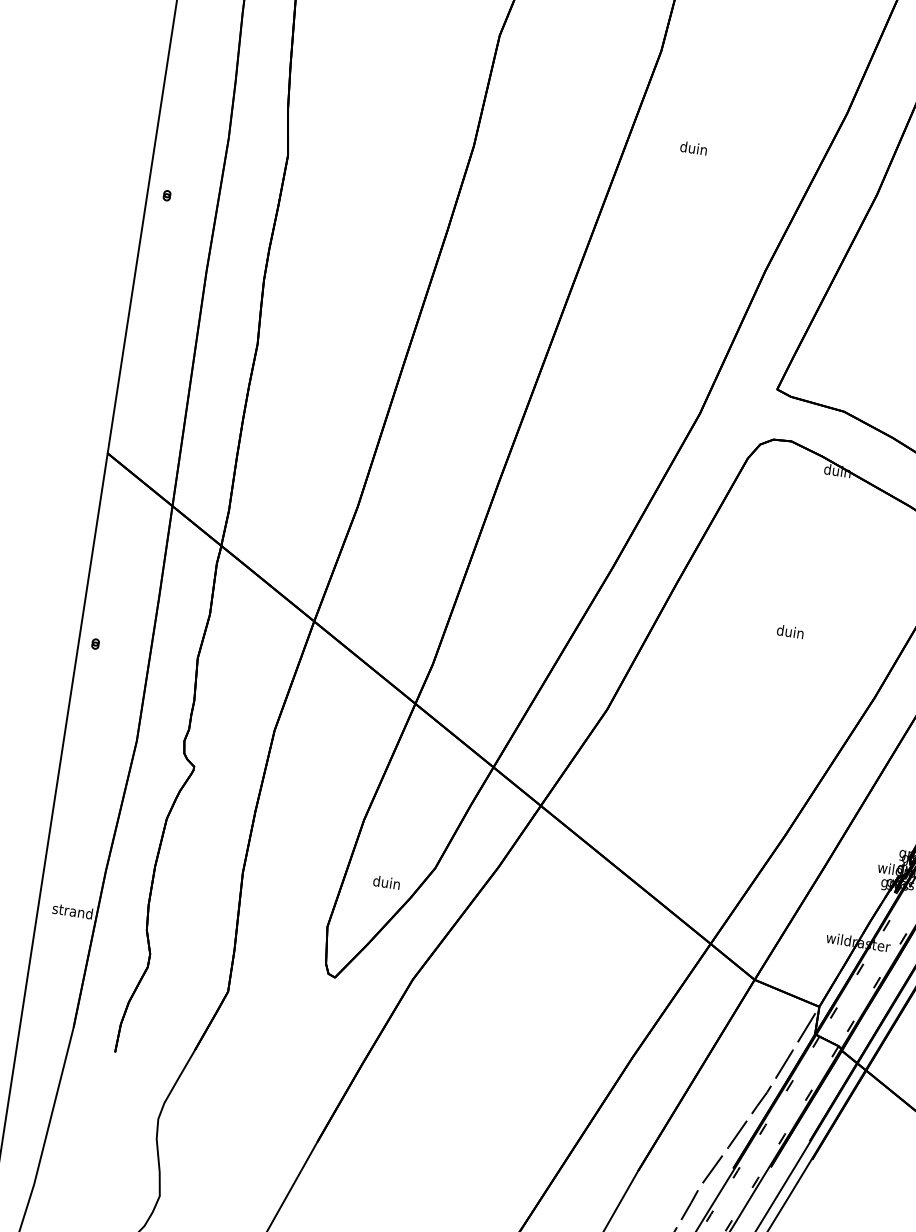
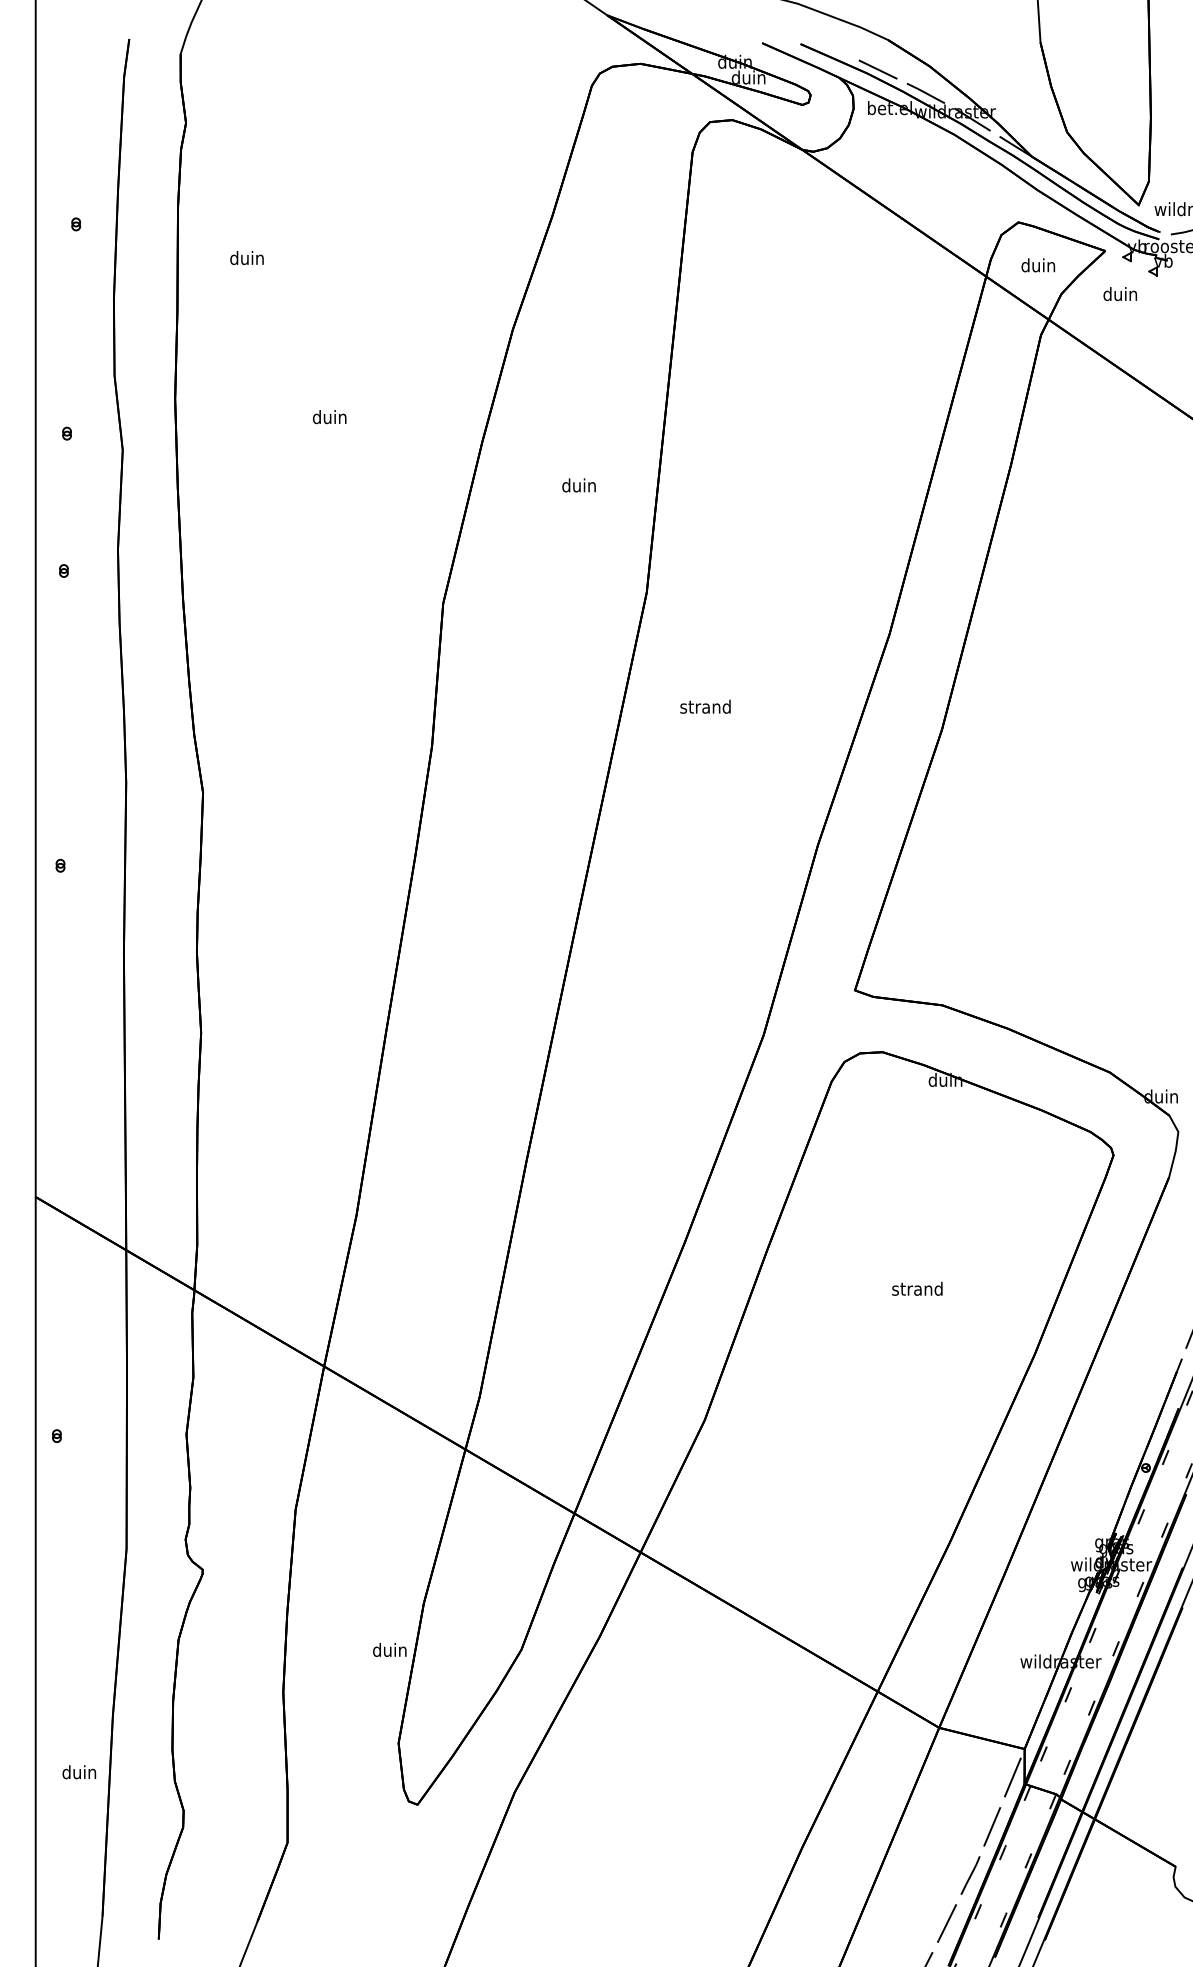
text: (693, 148) -> (705, 706), duin -> strand
text: (790, 631) -> (917, 1288), duin -> strand
text: (386, 882) -> (389, 1649), moved
text: (72, 911) -> (79, 1772), strand -> duin

